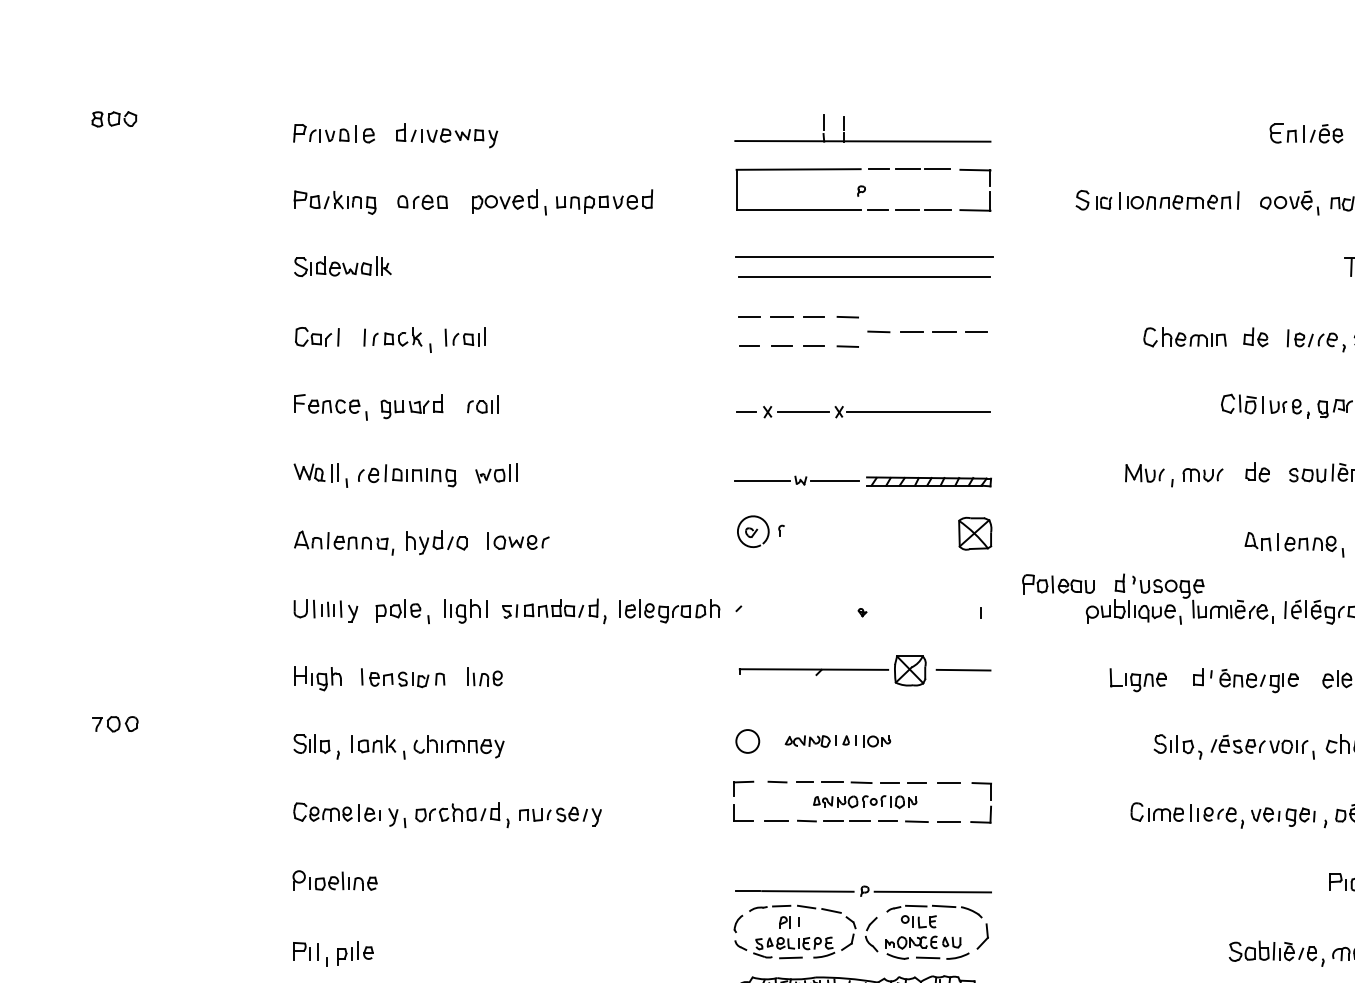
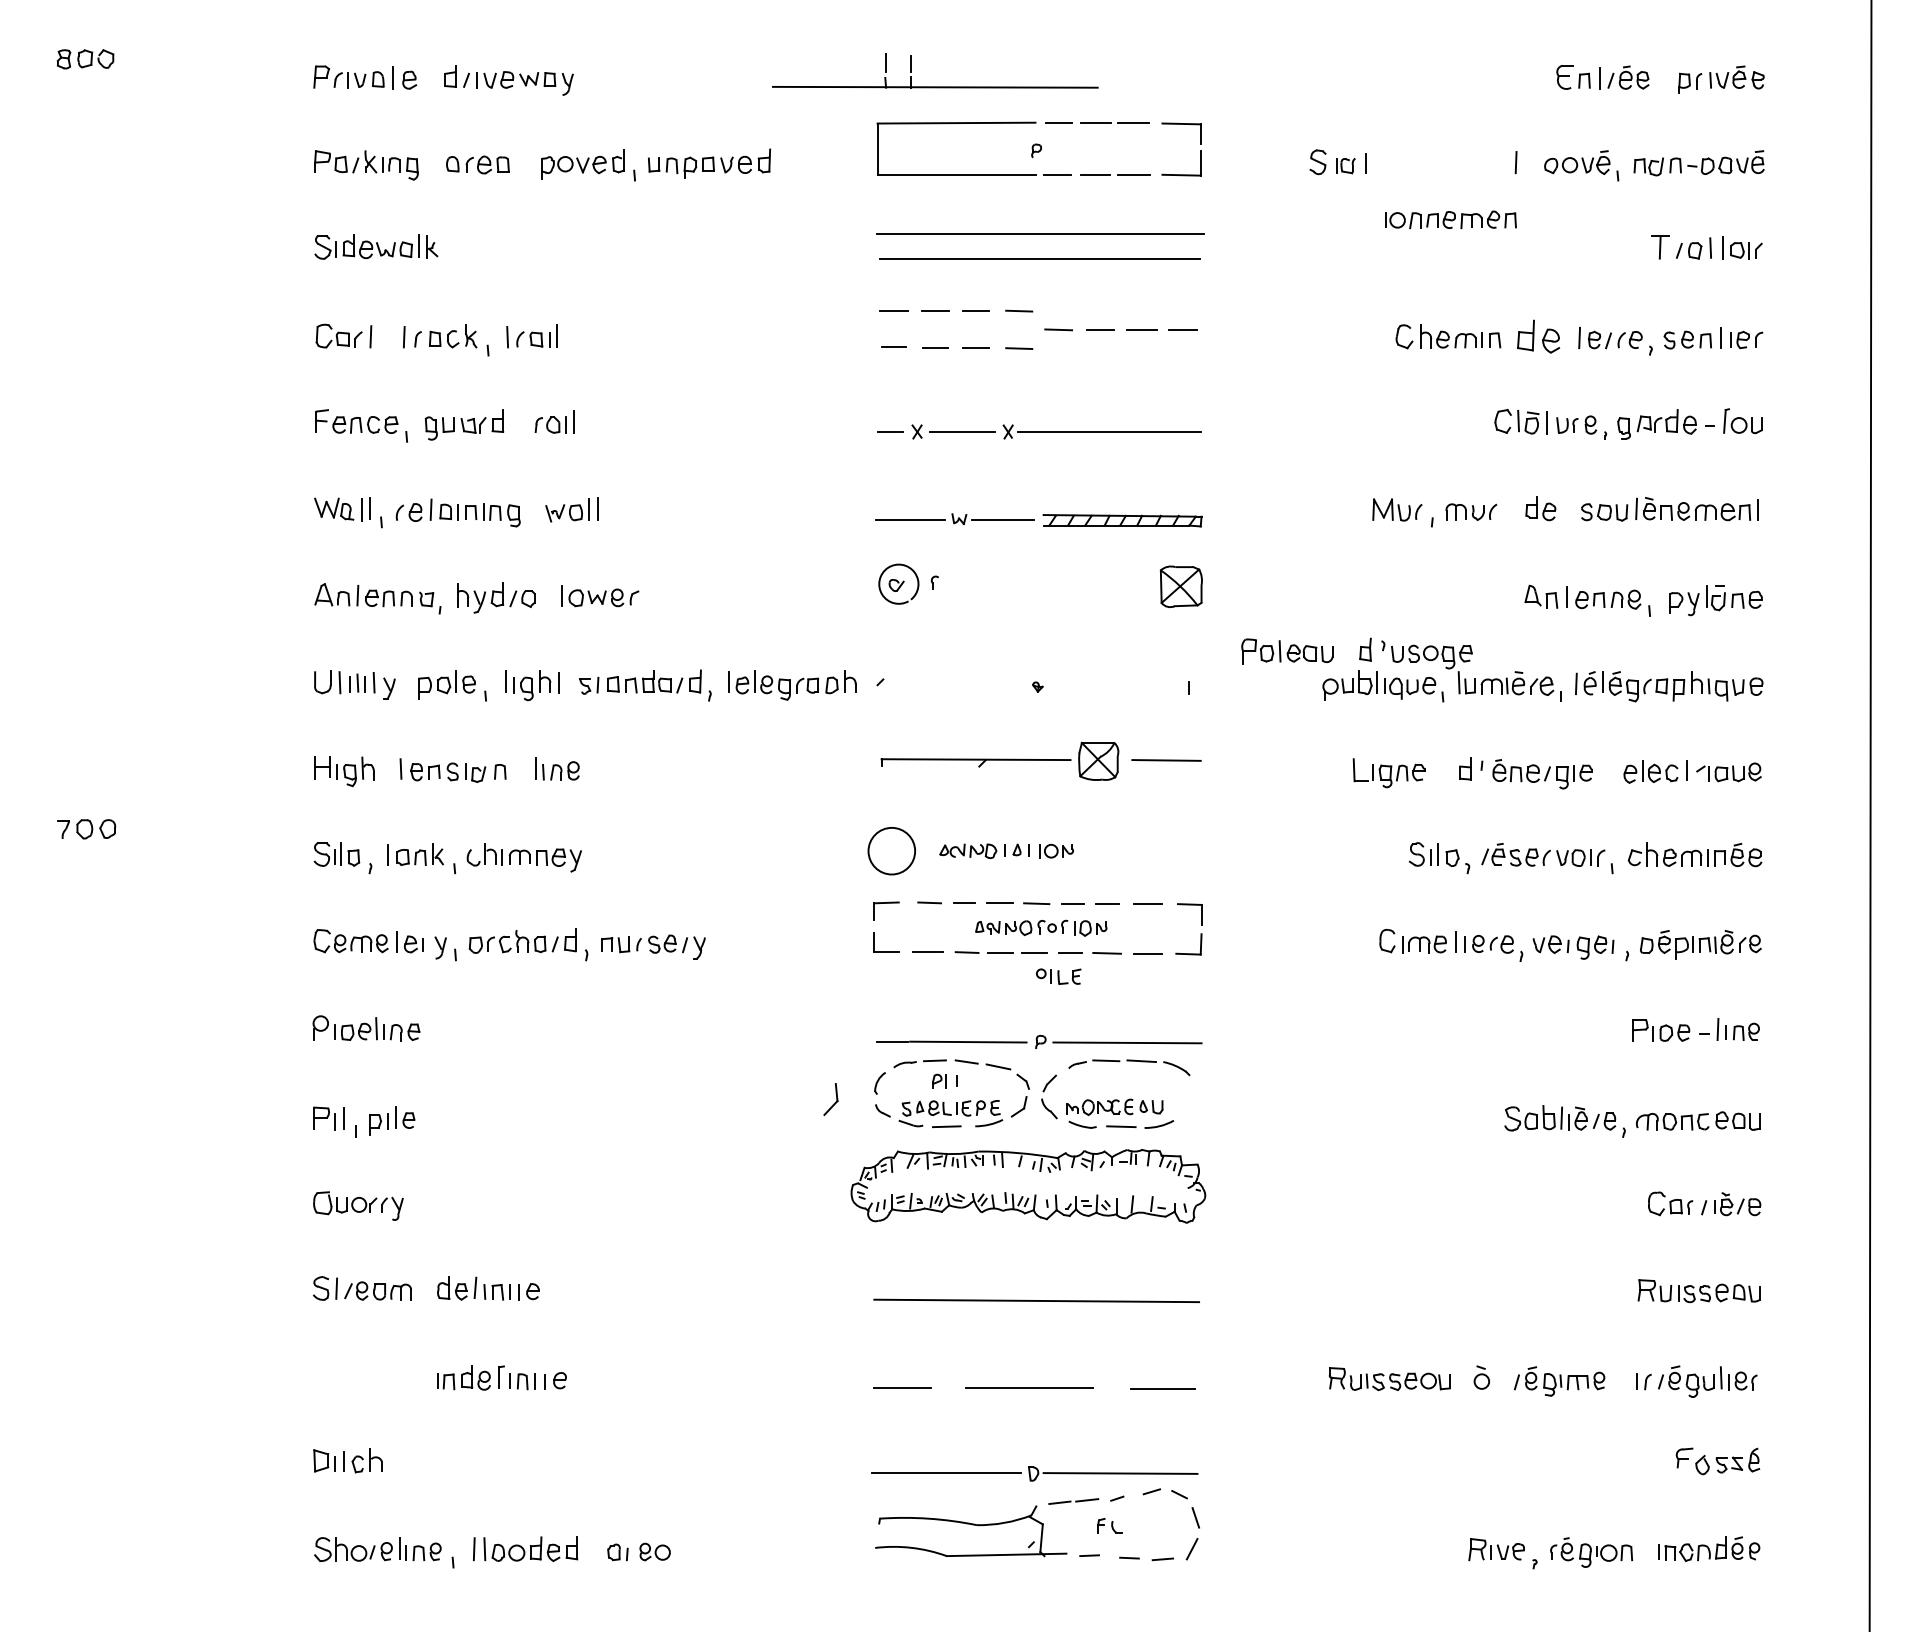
part: (863, 140) -> (935, 86), moved
part: (1178, 202) -> (1450, 219), moved
part: (1255, 337) -> (1538, 336), size x1.4
circle: (747, 740) -> (891, 850), size x1.6
part: (918, 921) -> (1058, 976), moved
part: (982, 936) -> (830, 1099), moved

